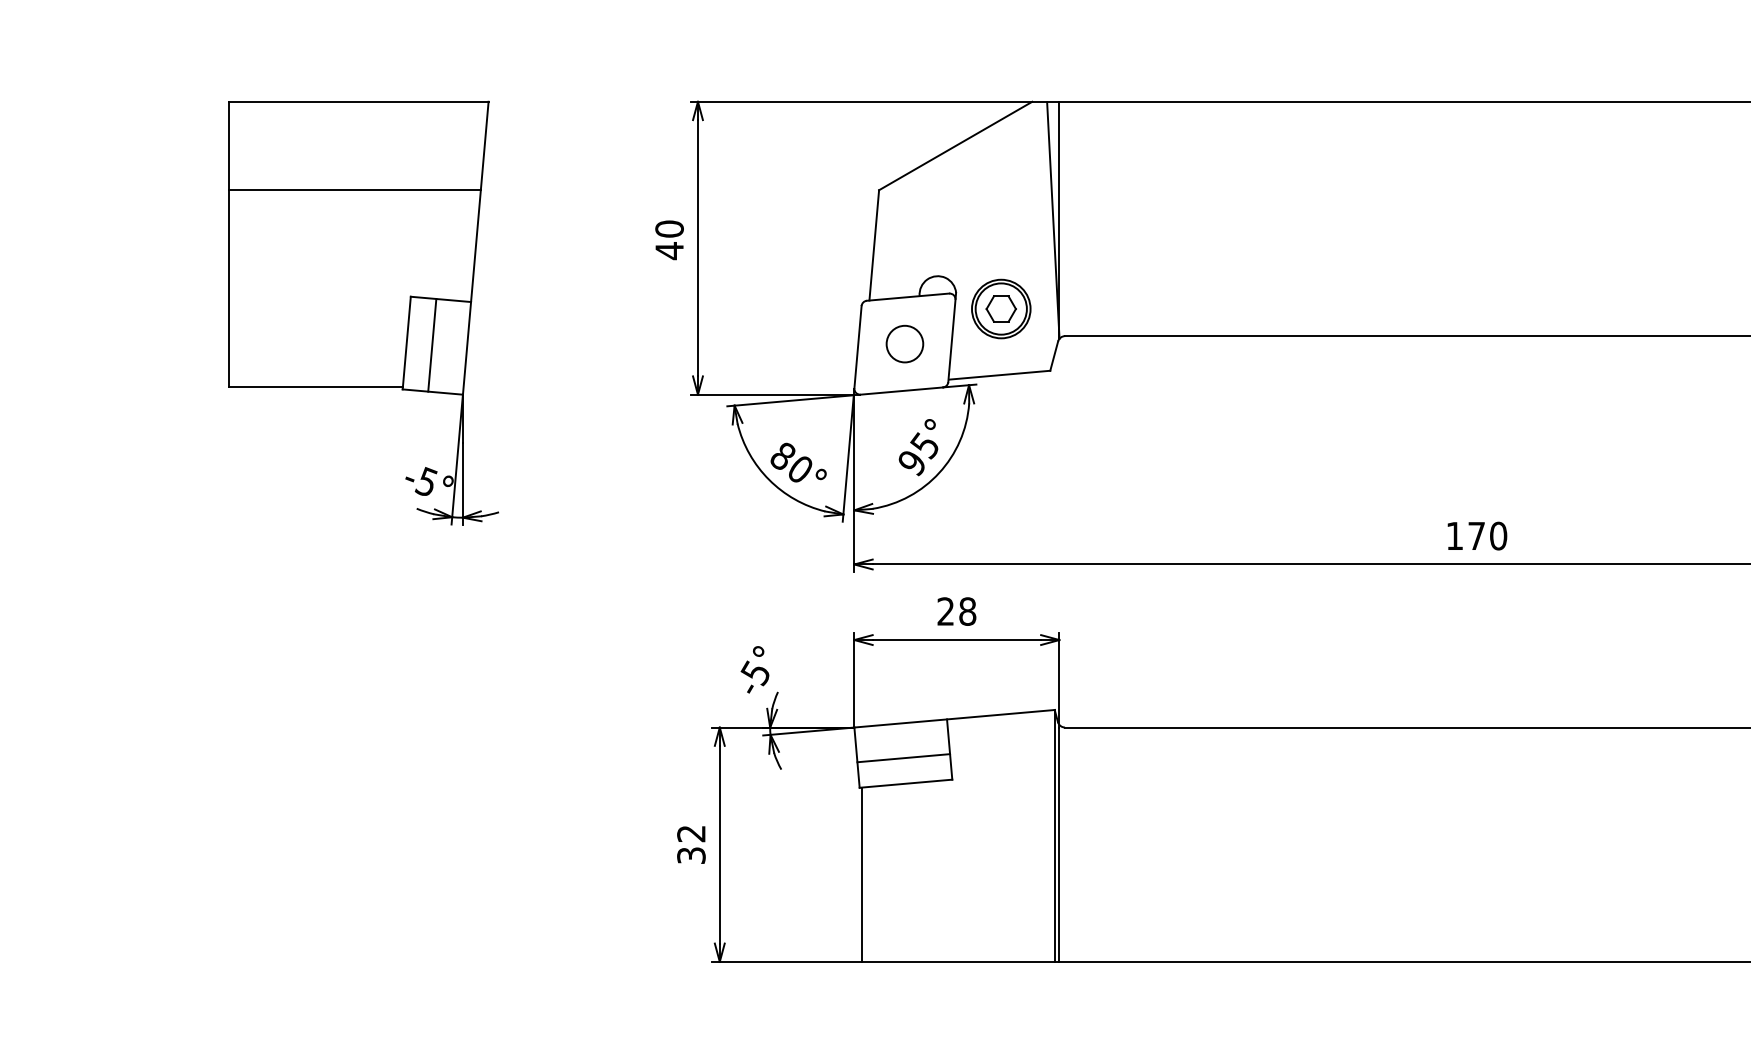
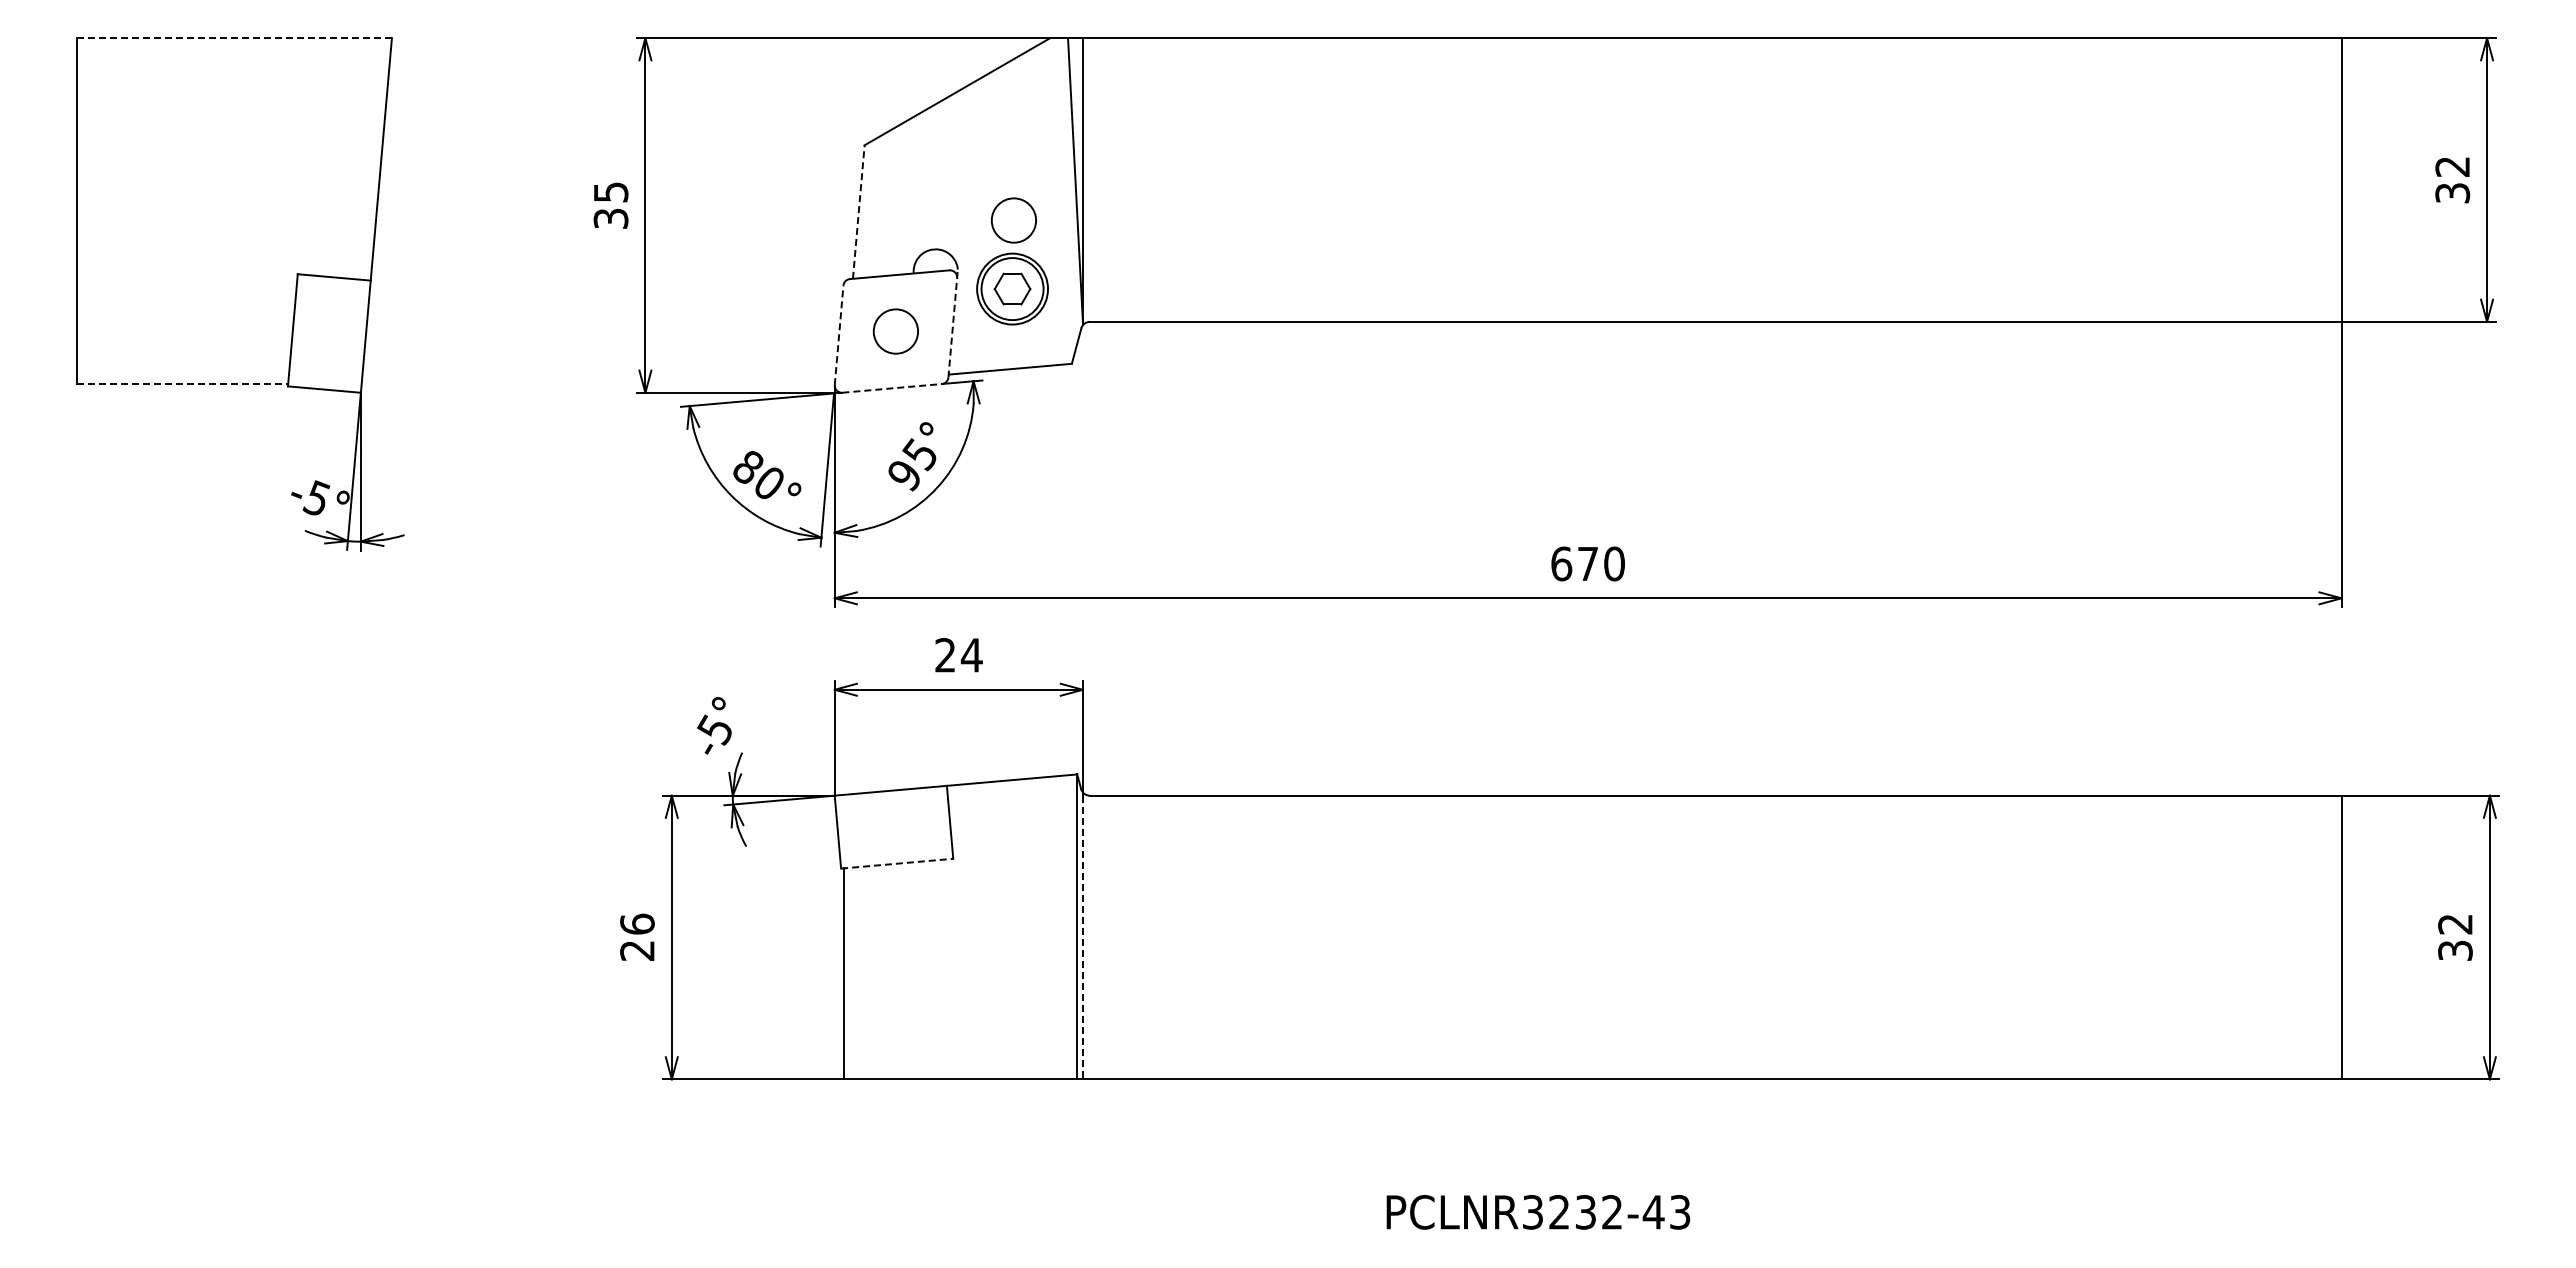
line: (359, 102) -> (235, 38), solid -> dashed
line: (354, 189) -> (229, 144), removed
text: (669, 239) -> (610, 205), 40 -> 35
line: (874, 244) -> (858, 211), solid -> dashed
circle: (1002, 252) -> (1013, 220), added
line: (952, 337) -> (953, 323), solid -> dashed
line: (432, 344) -> (323, 332), removed
line: (858, 347) -> (839, 335), solid -> dashed
line: (316, 387) -> (183, 383), solid -> dashed
line: (902, 391) -> (892, 388), solid -> dashed
text: (1454, 535) -> (1561, 563), 170 -> 670
text: (967, 611) -> (971, 655), 28 -> 24
line: (903, 757) -> (894, 832), removed
line: (906, 783) -> (897, 863), solid -> dashed
text: (691, 843) -> (637, 936), 32 -> 26
line: (1059, 844) -> (1082, 937), solid -> dashed

